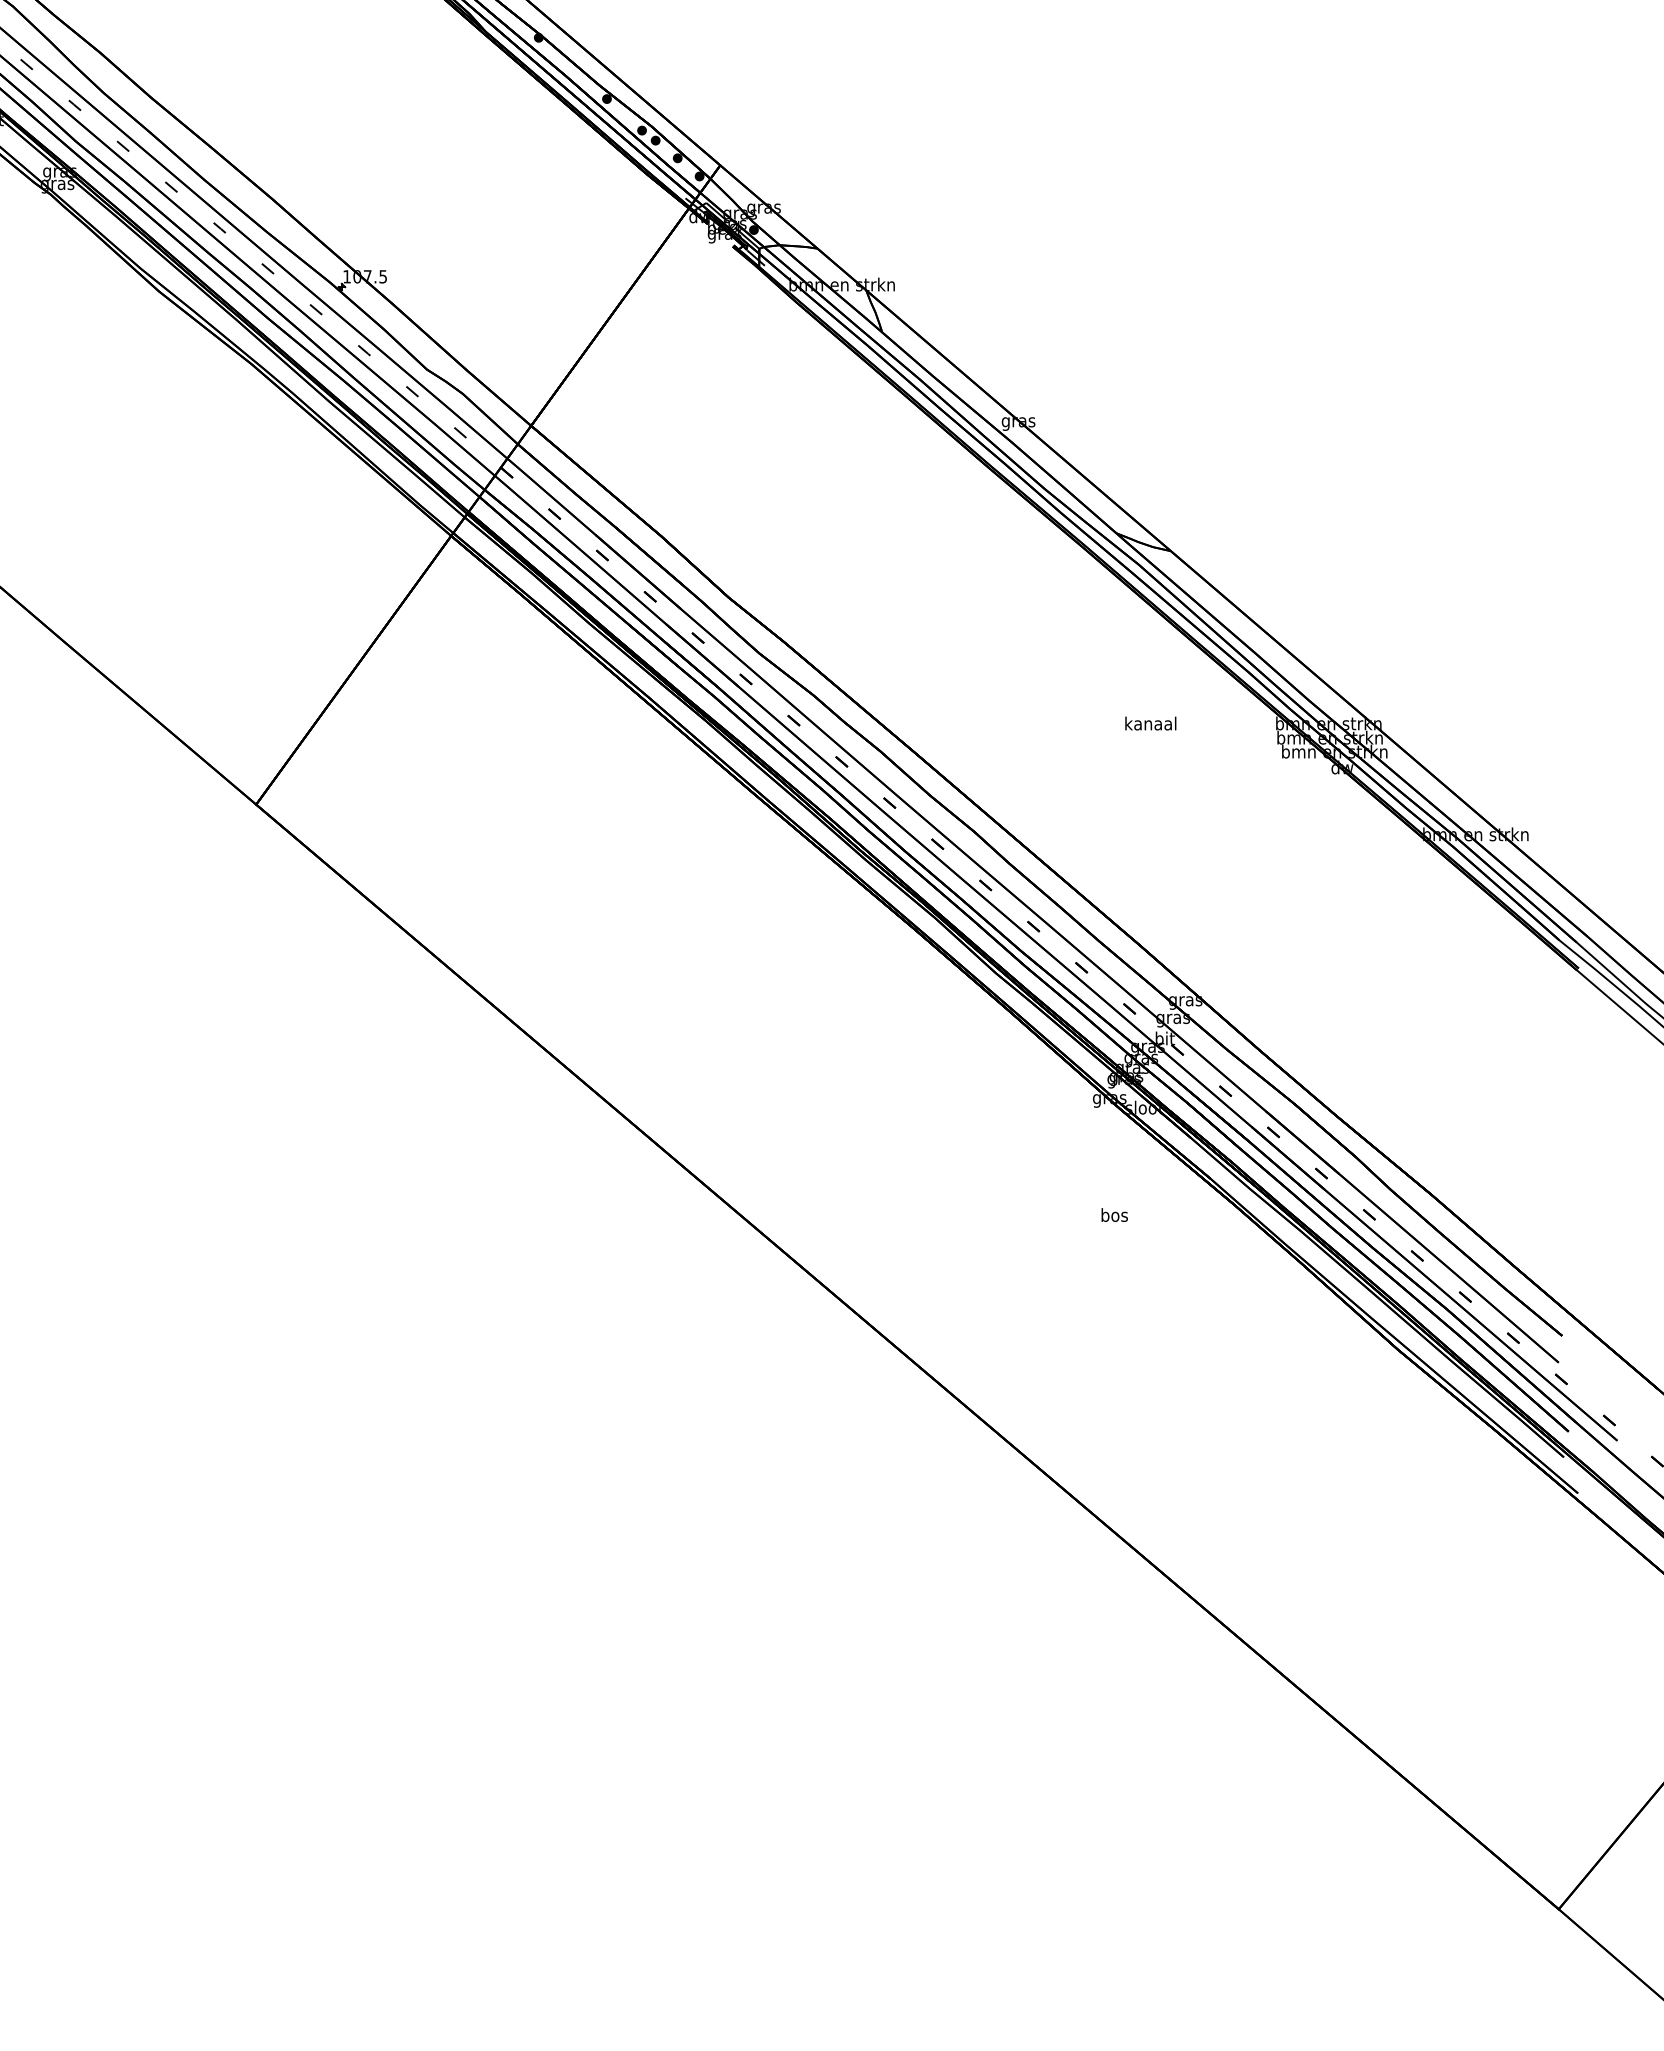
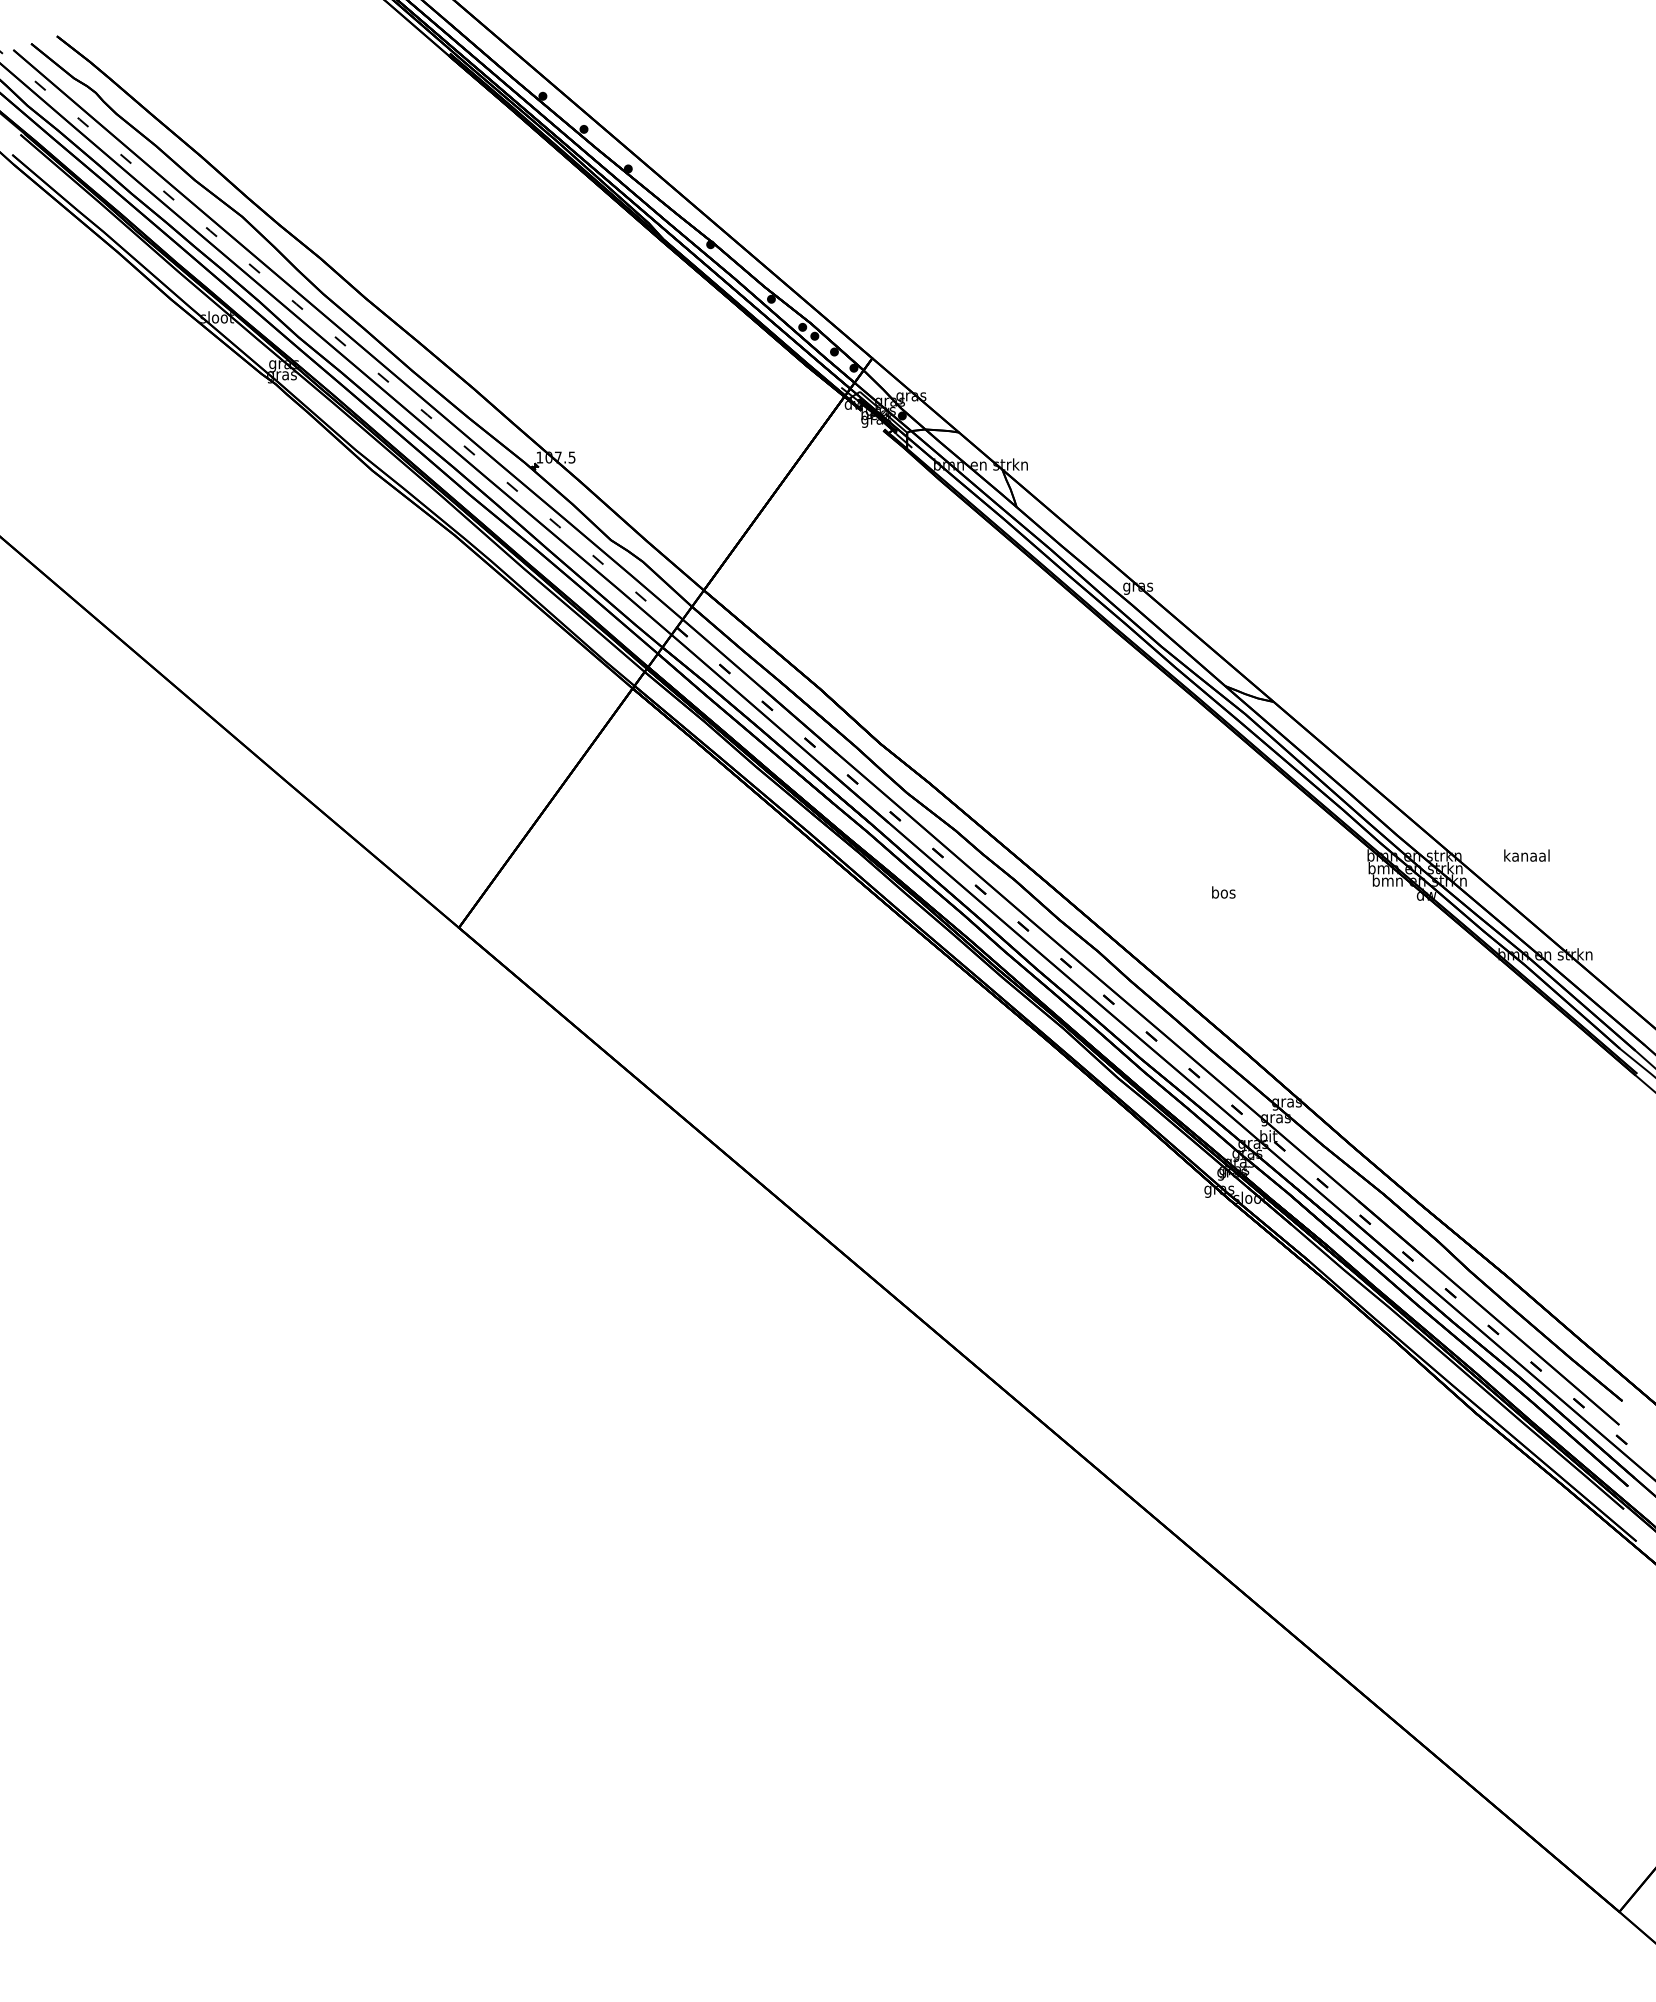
text: (1150, 723) -> (1526, 855), moved
text: (1114, 1215) -> (1223, 892), moved

